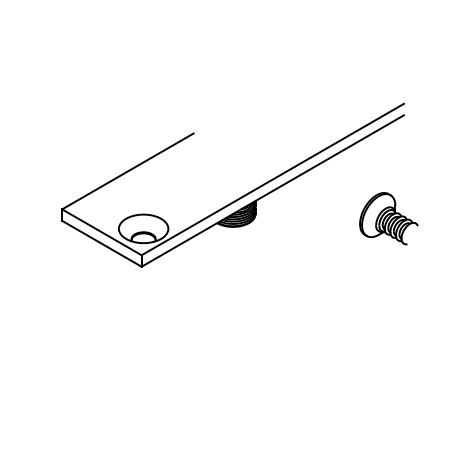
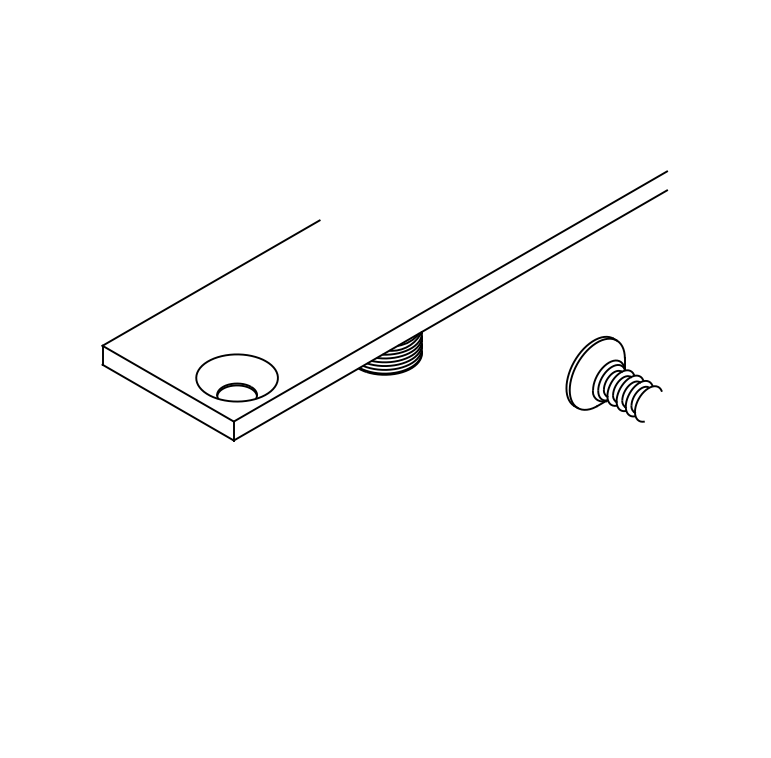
part: (388, 218) -> (613, 379), moved

